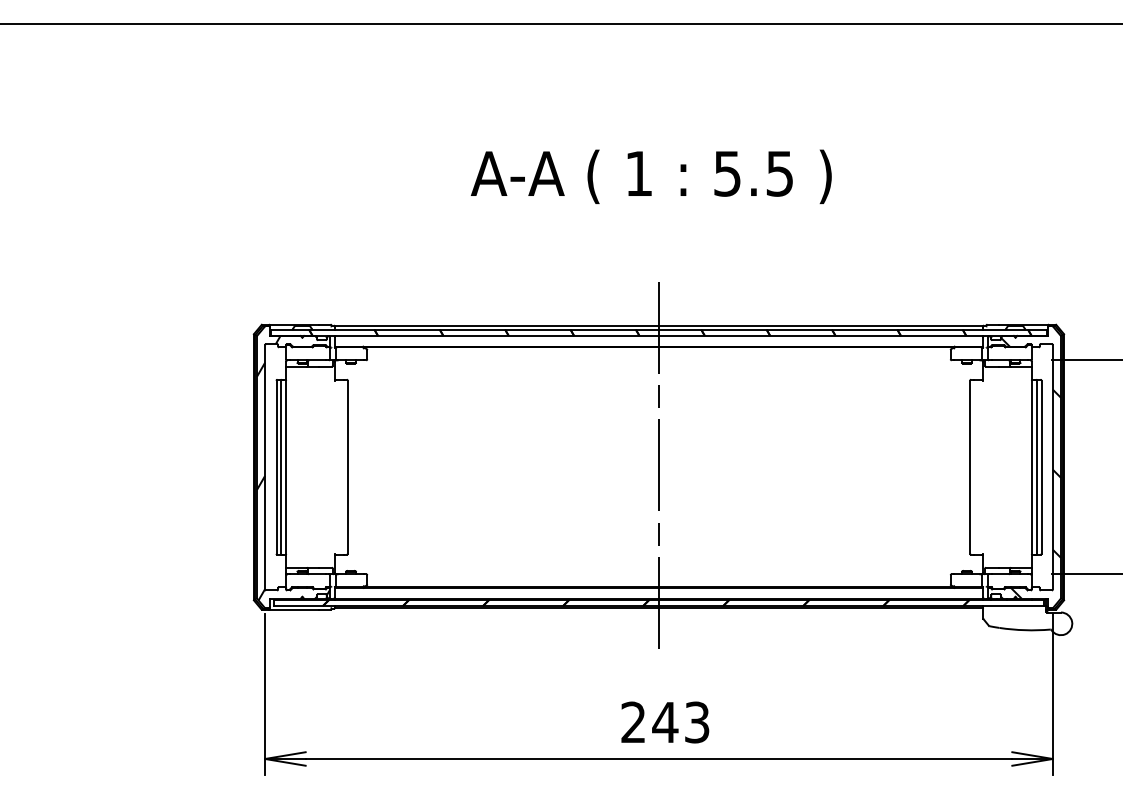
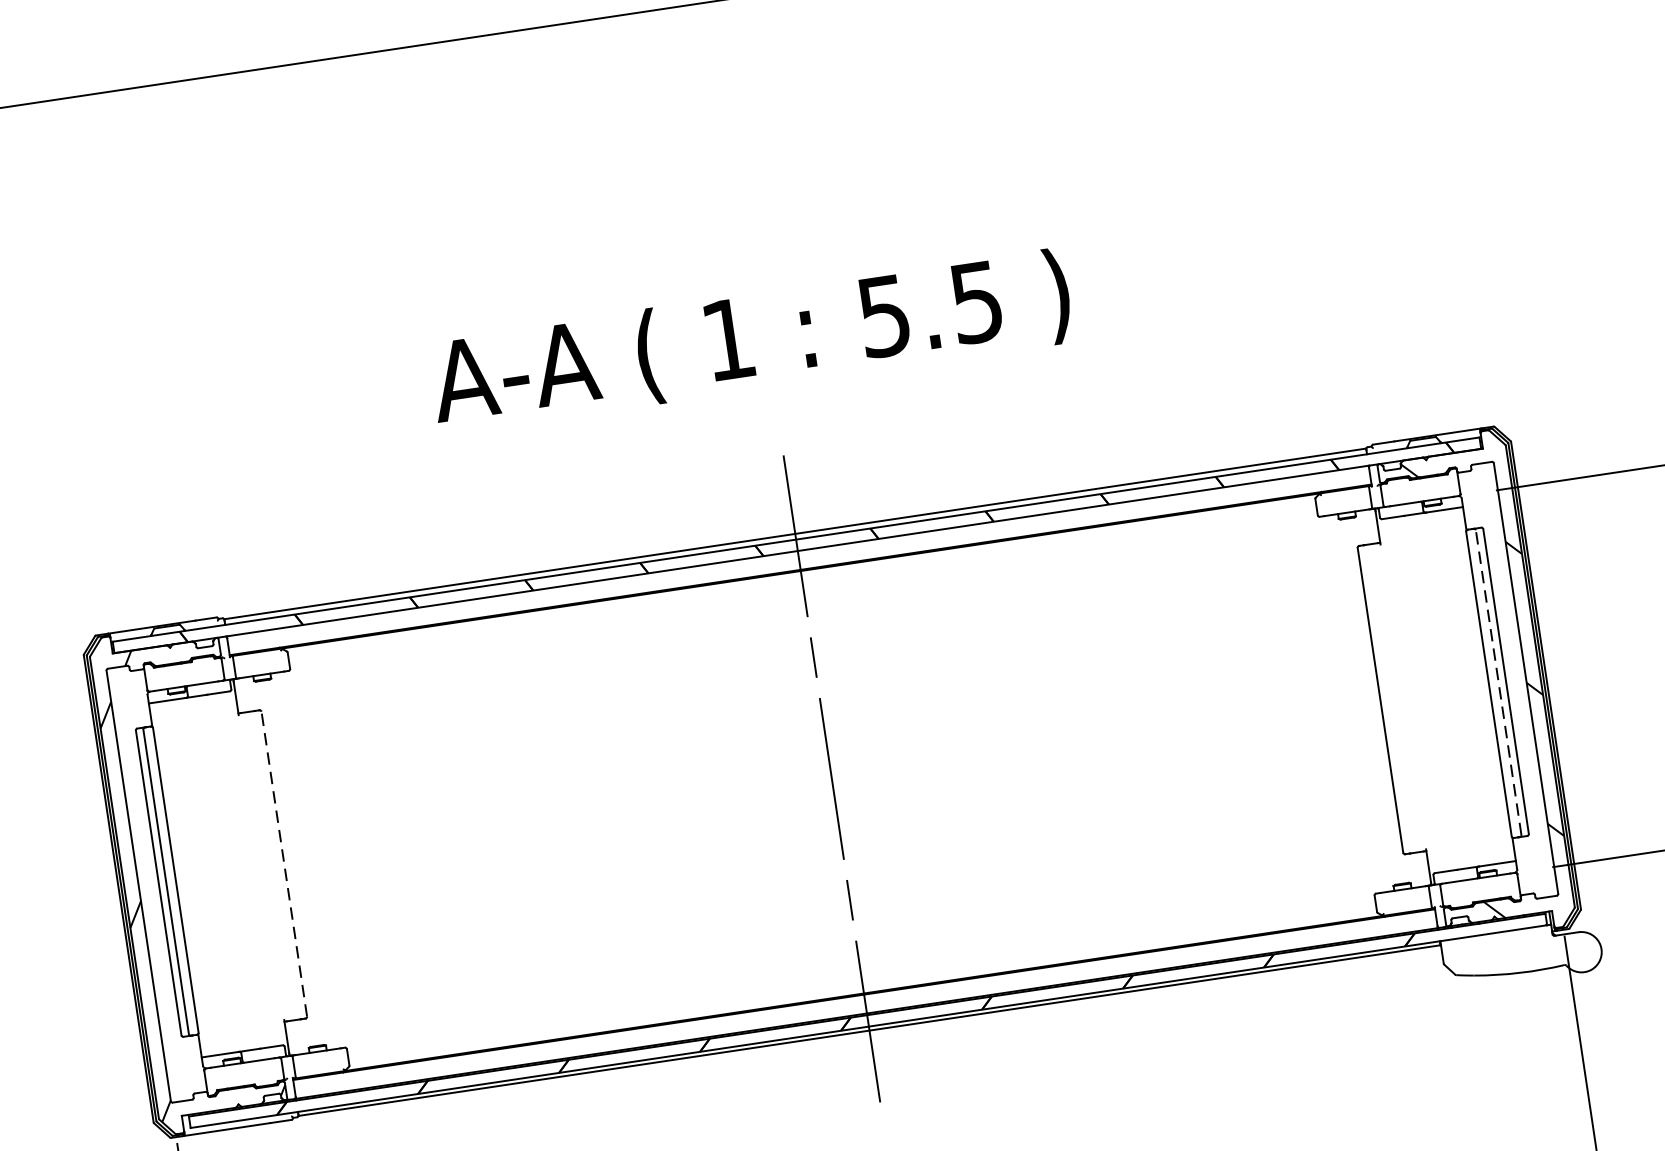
text: (650, 176) -> (749, 341), moved
line: (347, 467) -> (283, 864), solid -> dashed
line: (1037, 467) -> (1499, 682), solid -> dashed

